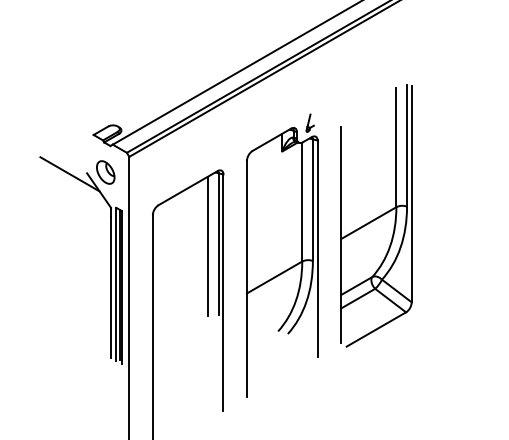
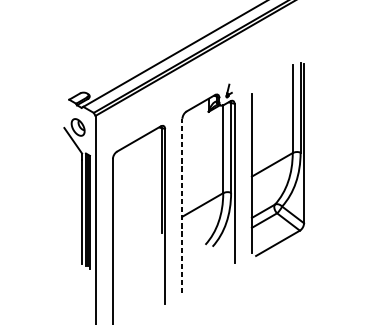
line: (69, 174) -> (51, 128), removed
line: (208, 245) -> (154, 181), removed
line: (246, 278) -> (182, 205), solid -> dashed

